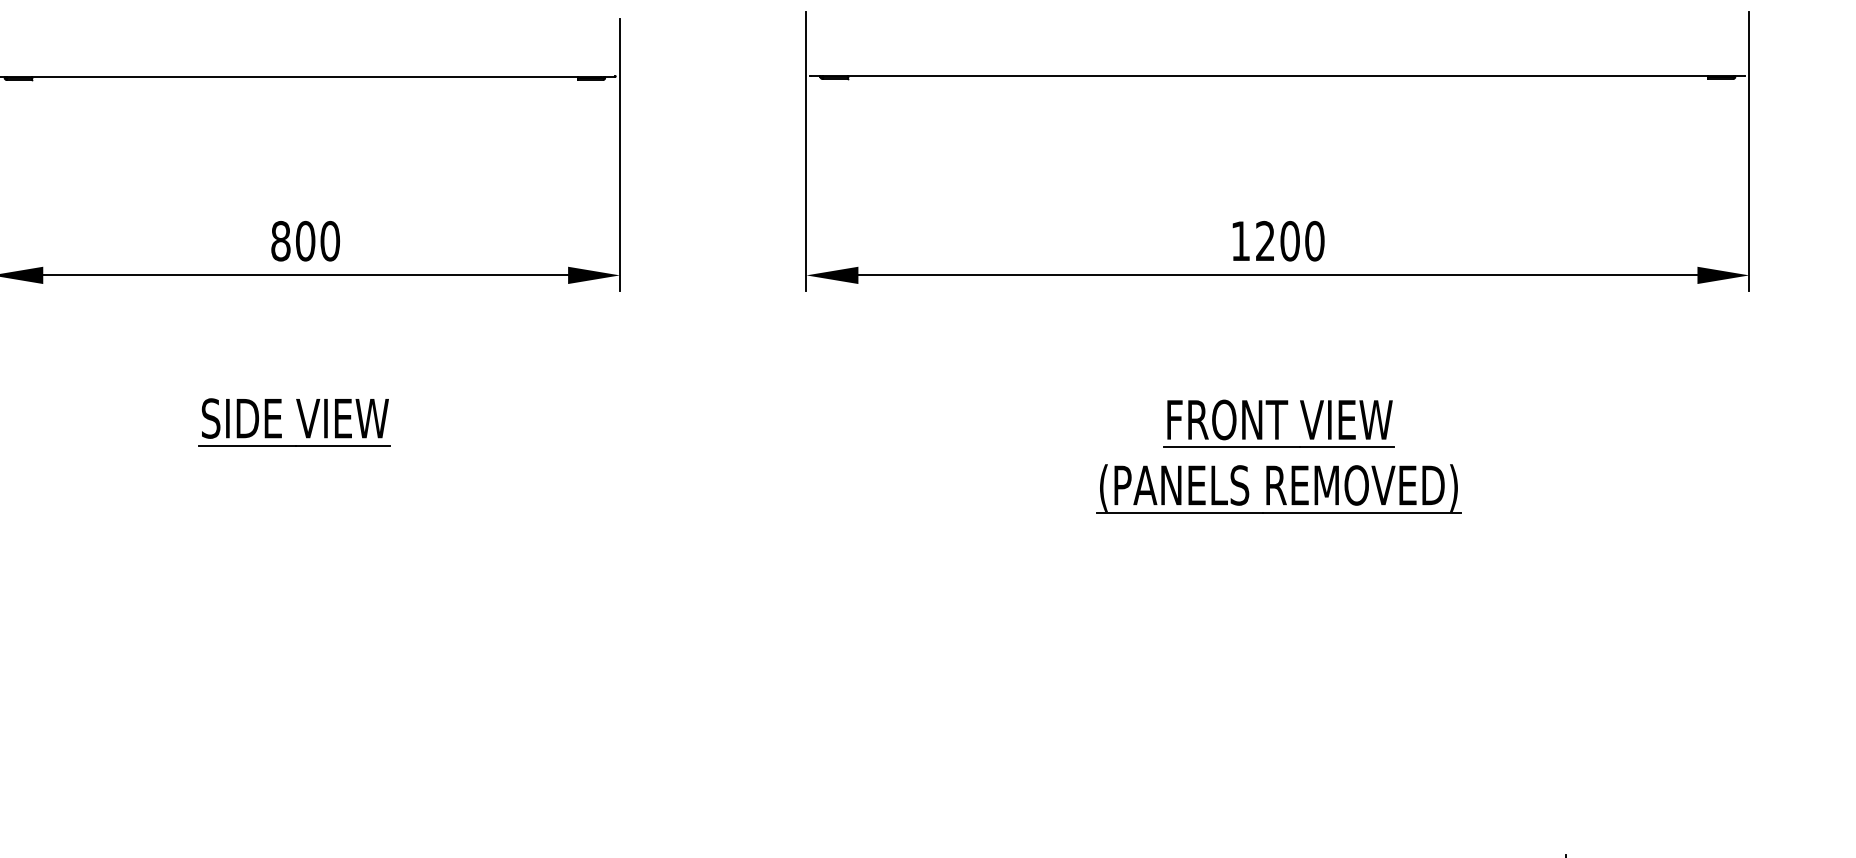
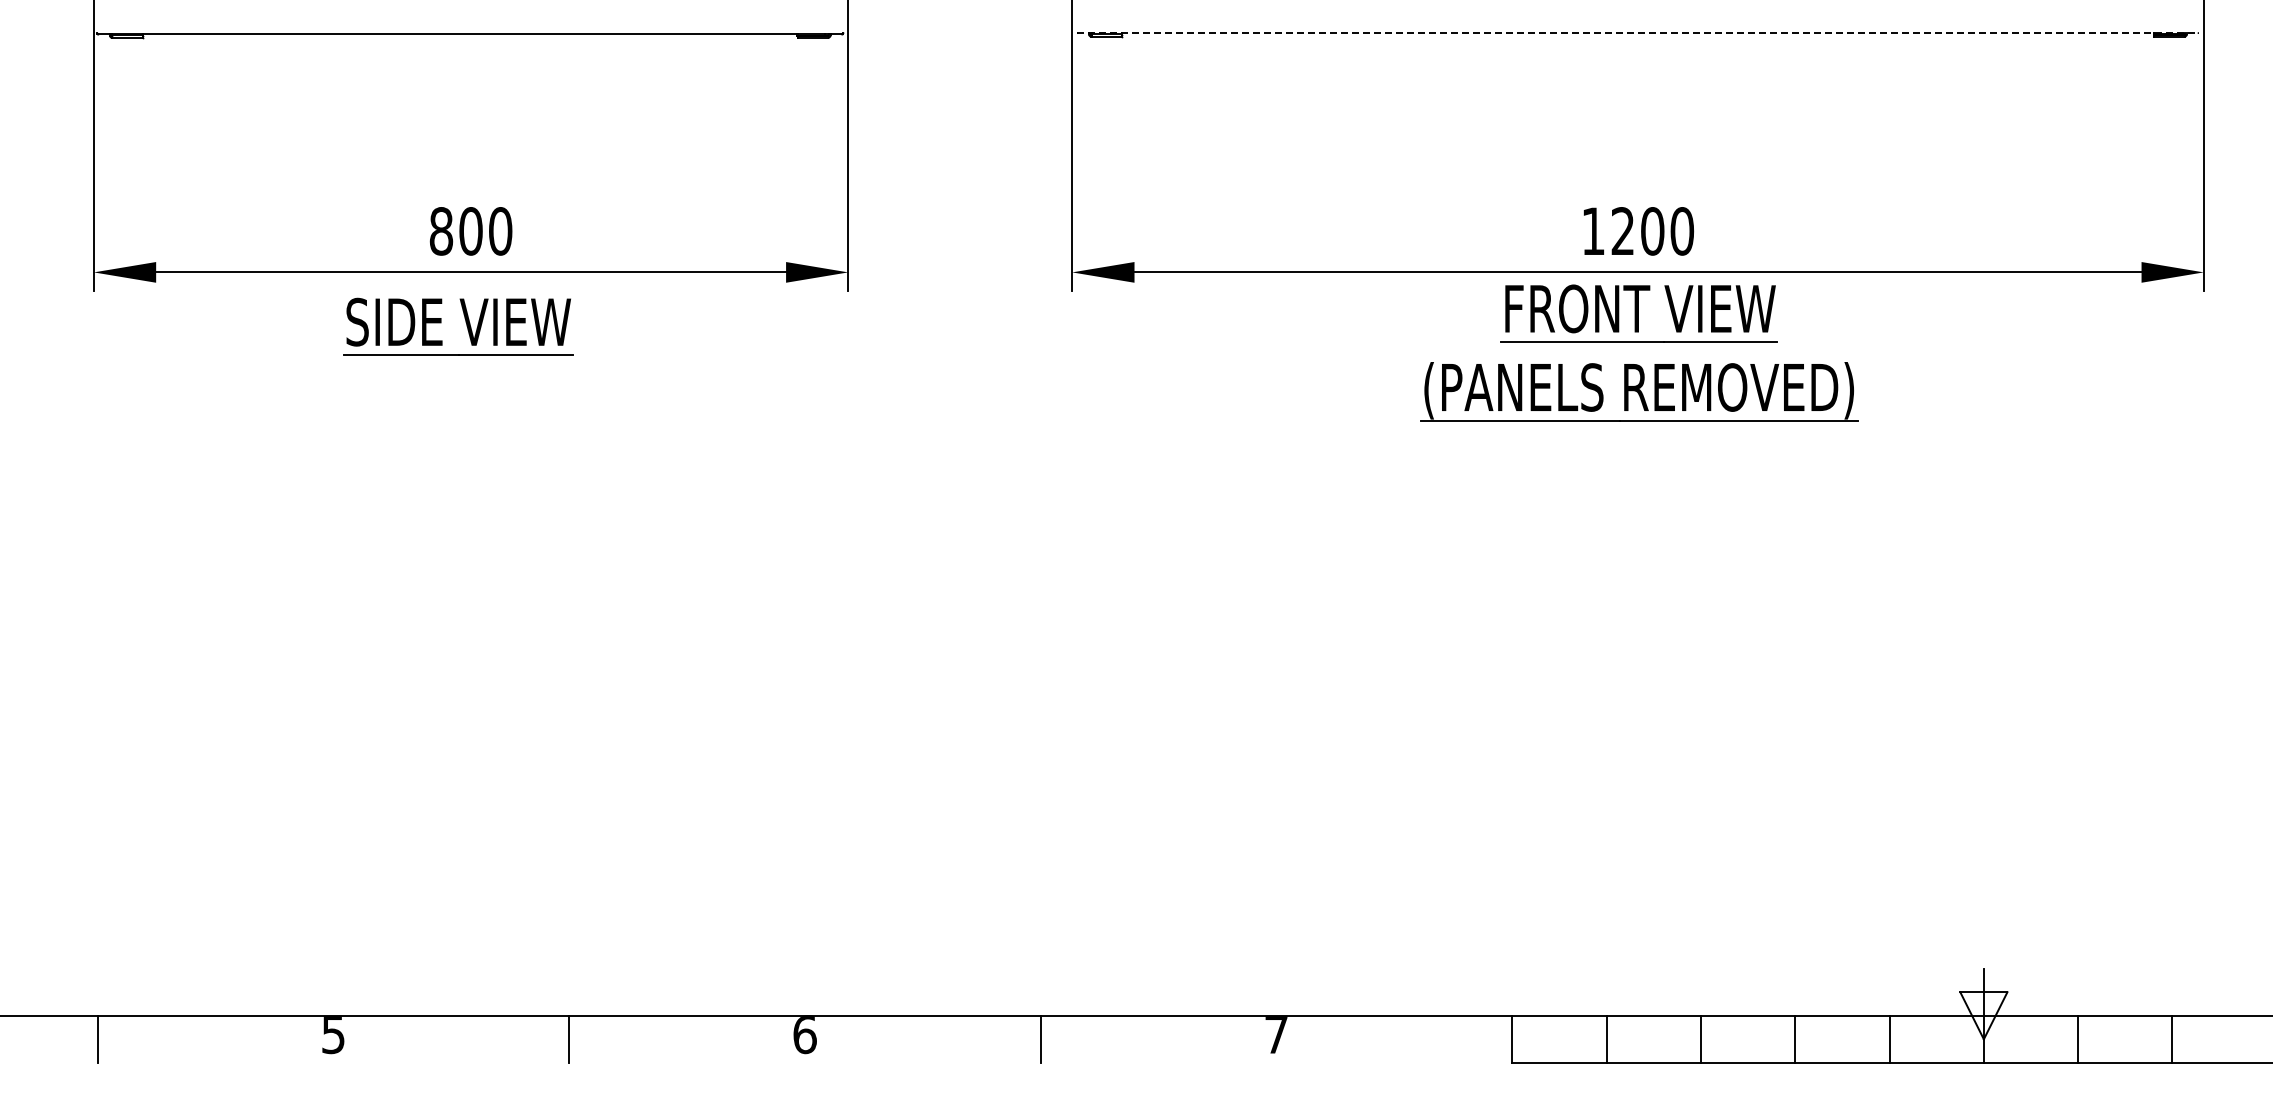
line: (1278, 76) -> (1638, 33), solid -> dashed
part: (301, 422) -> (466, 326), moved
part: (1279, 447) -> (1639, 342), moved

